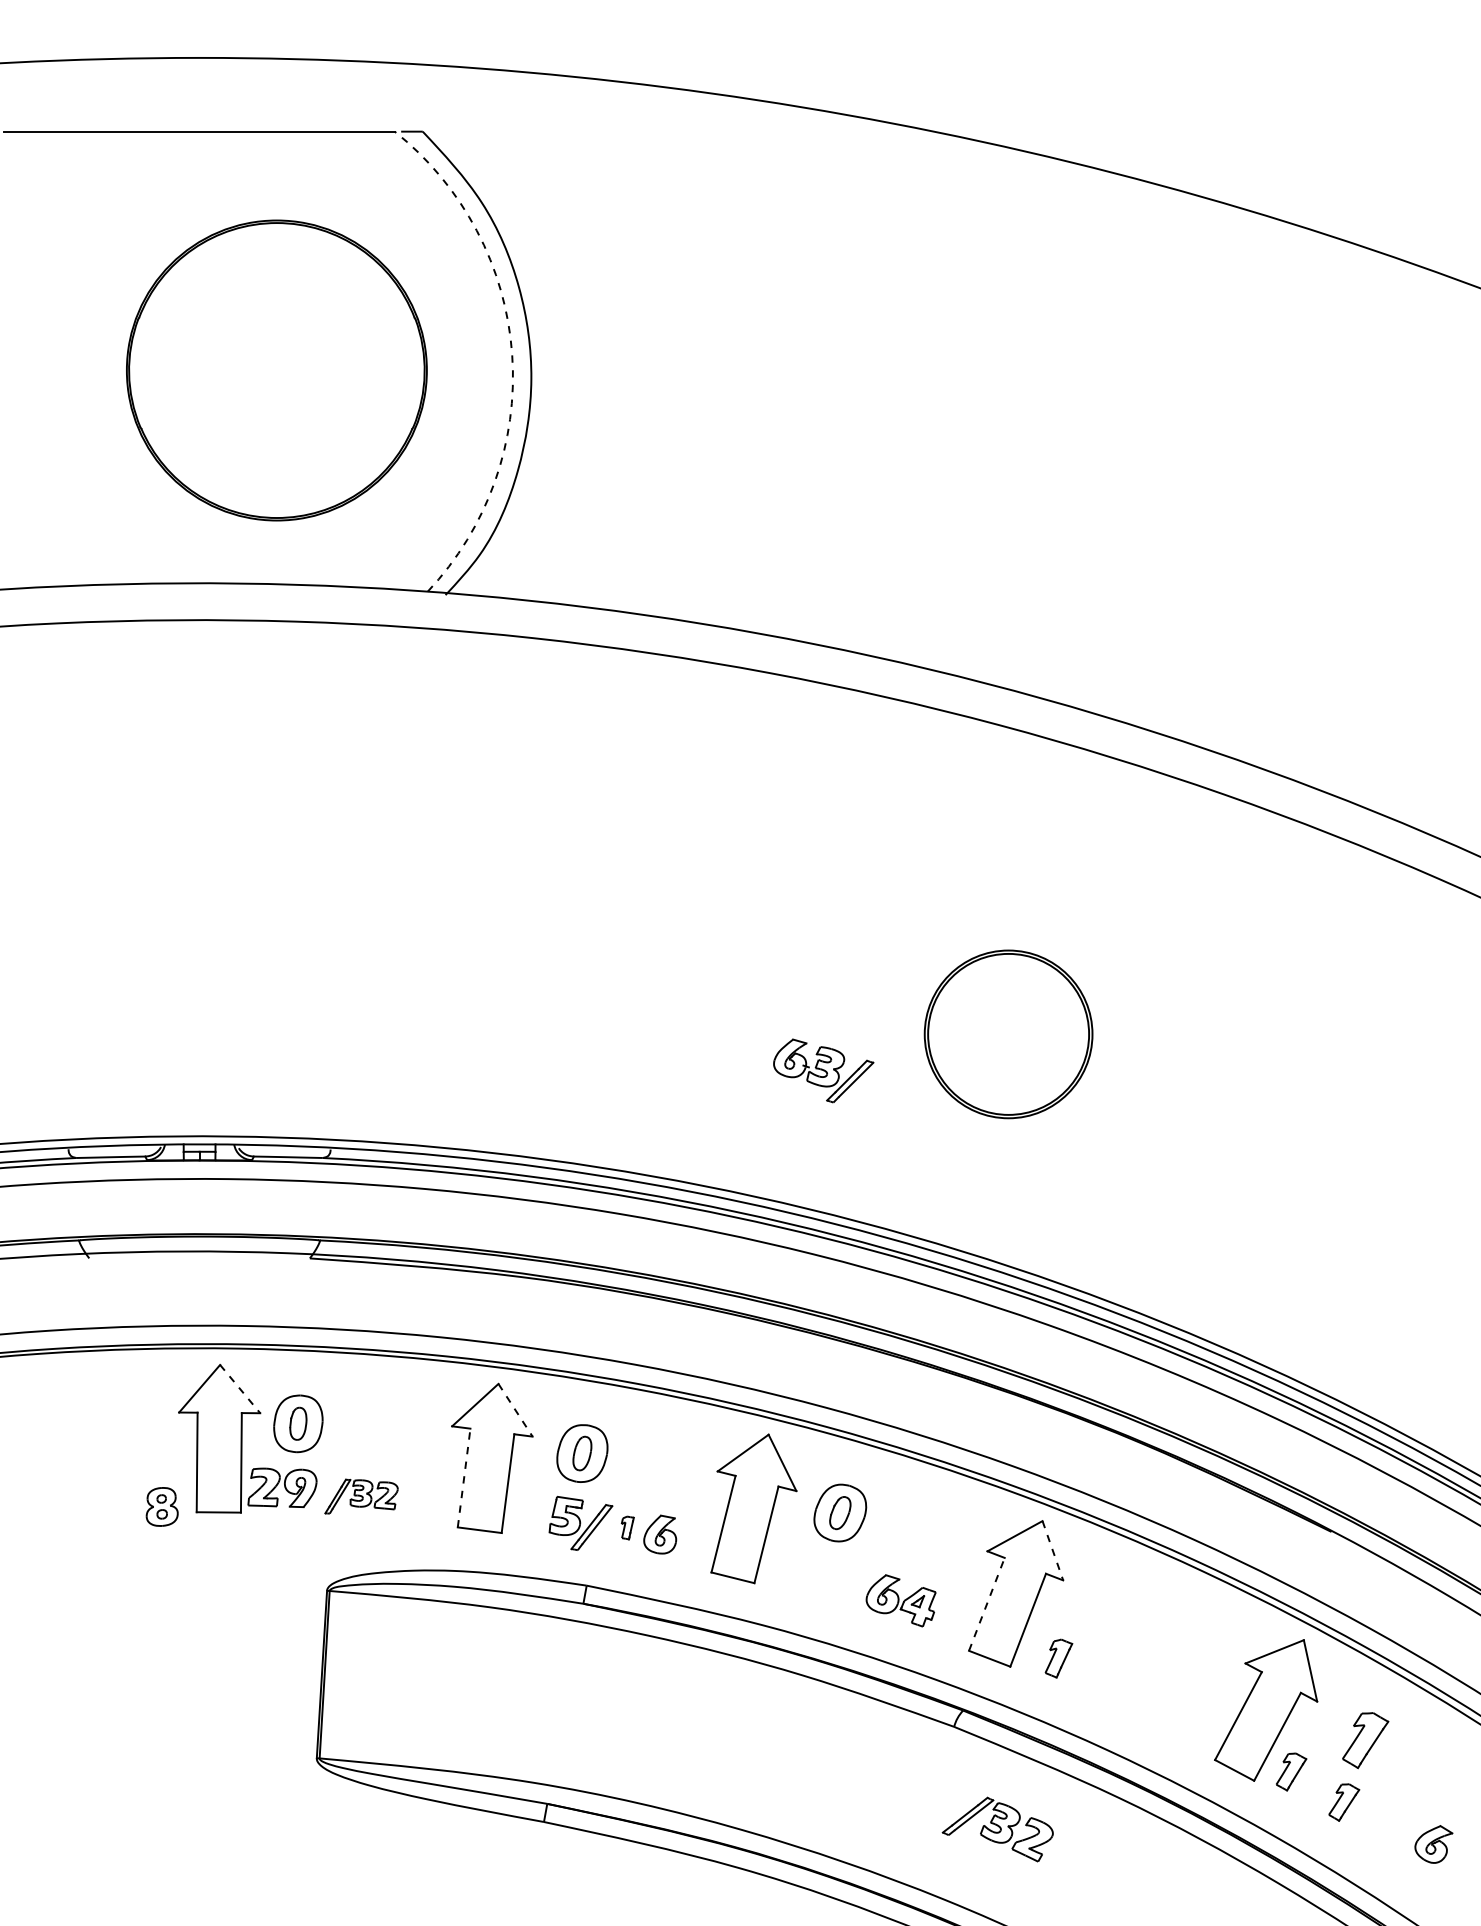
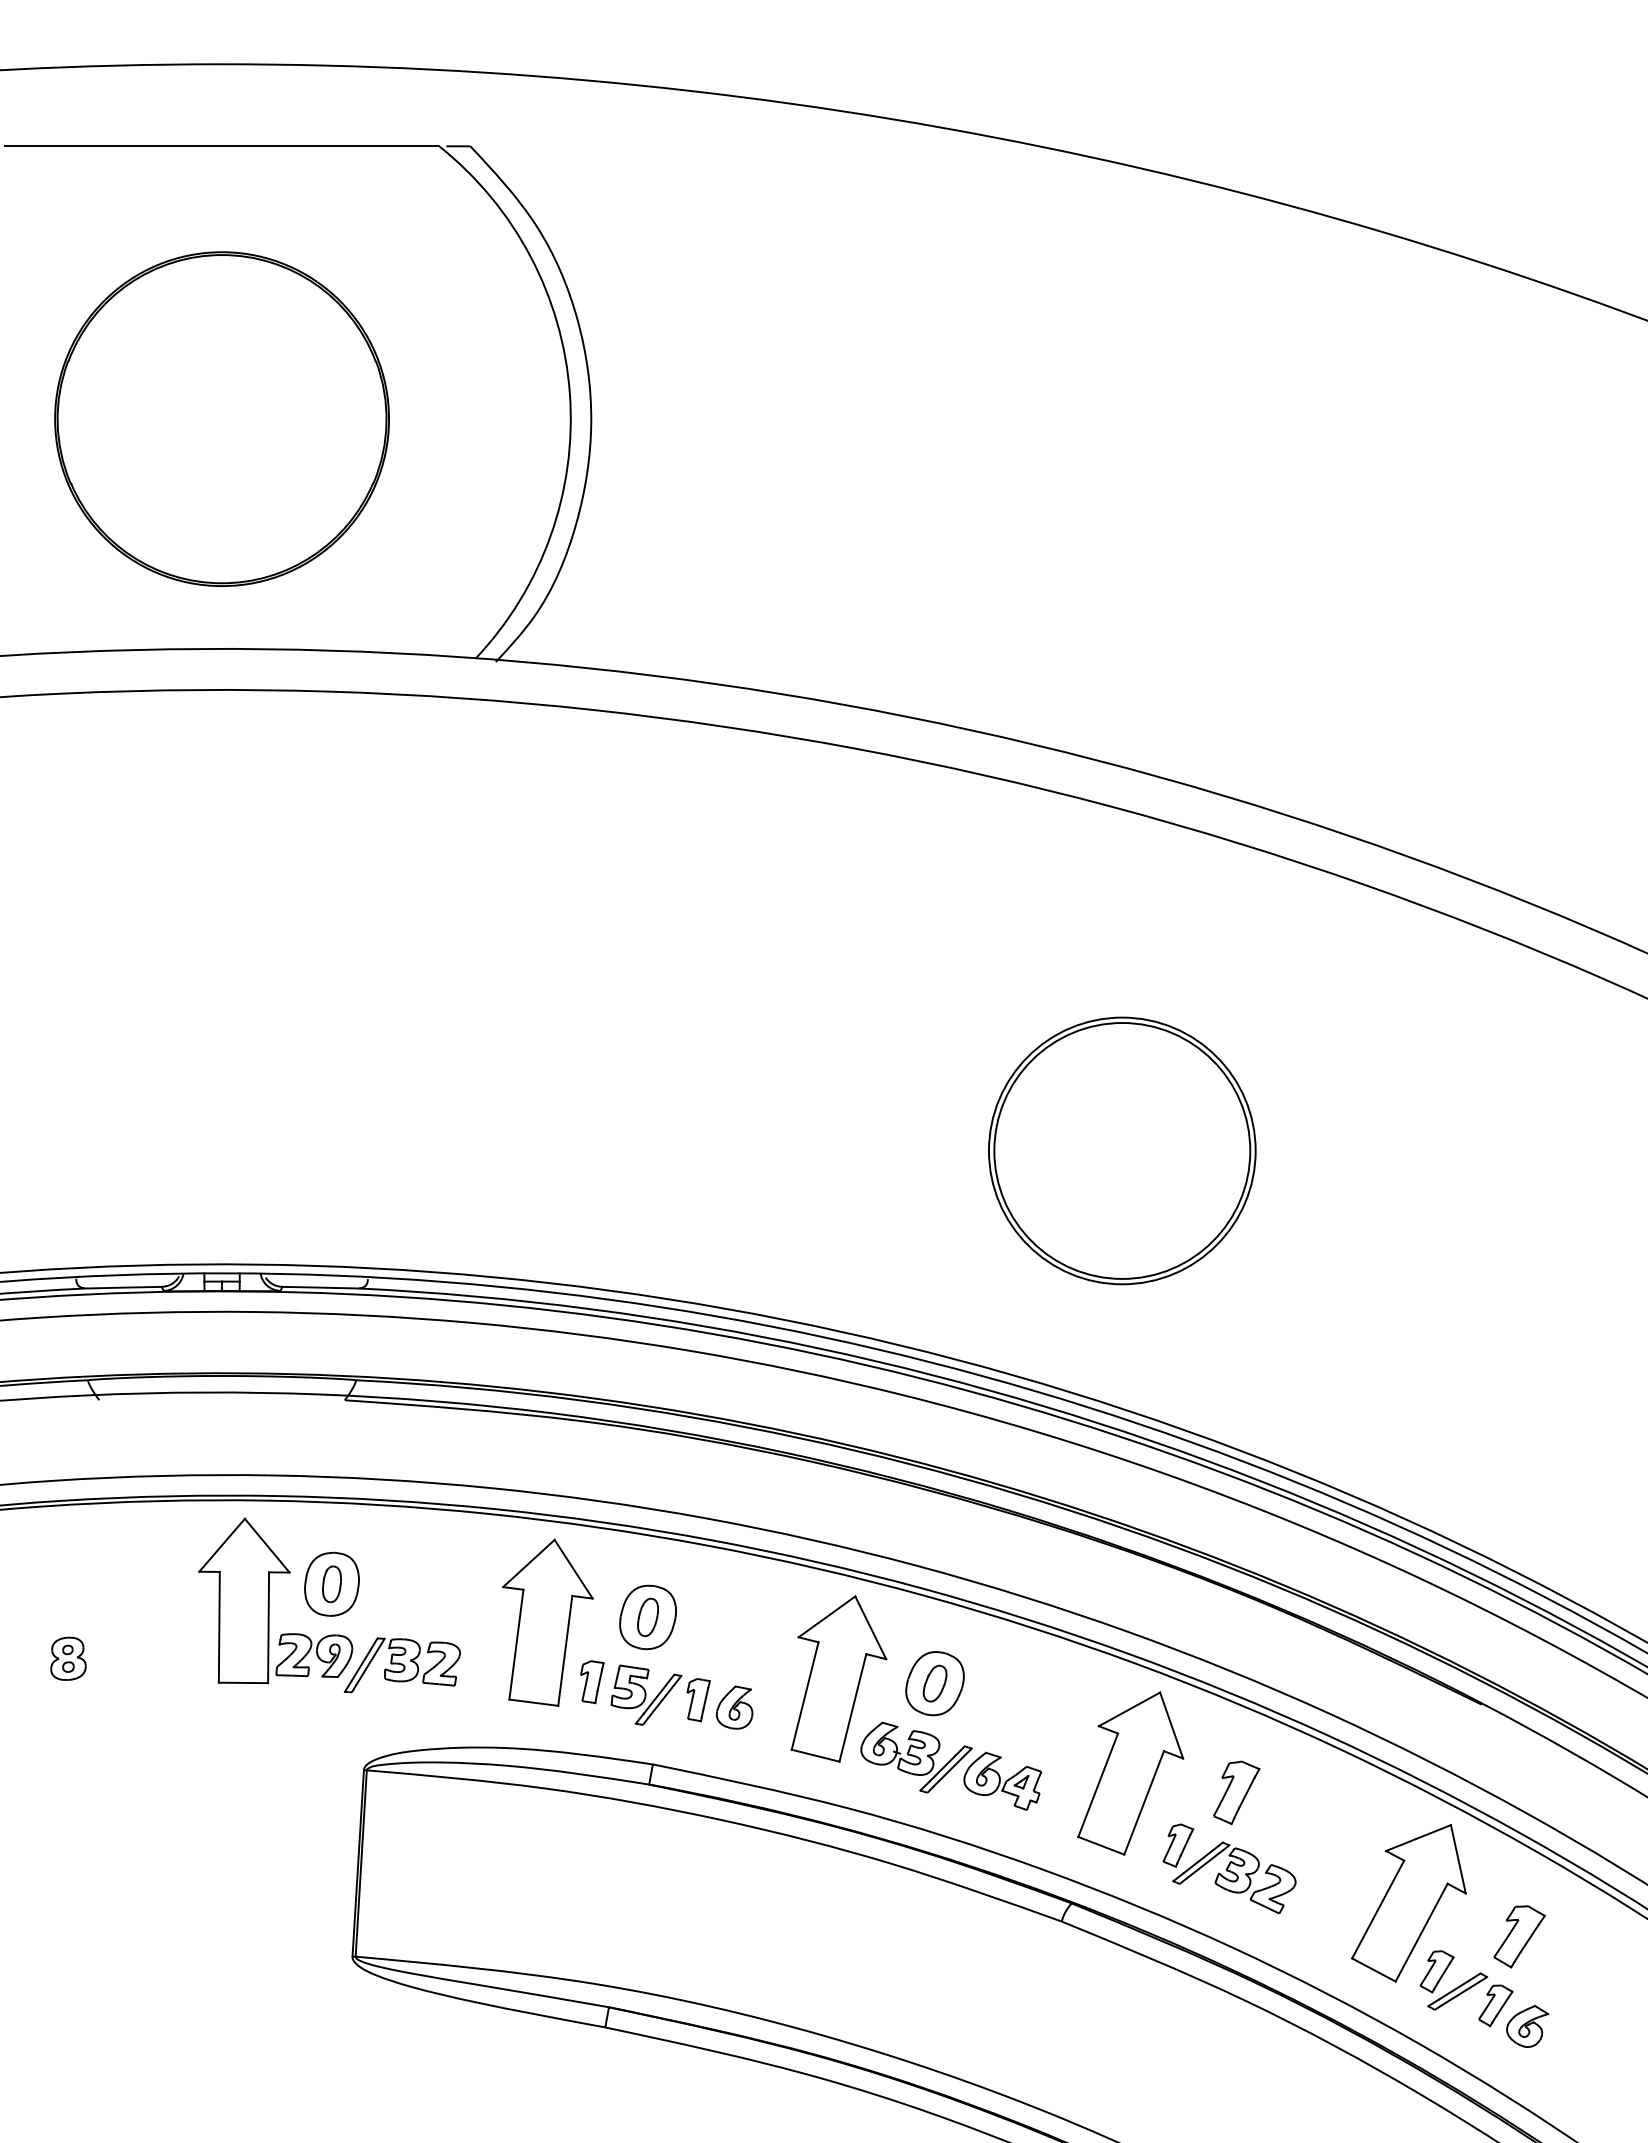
arc: (511, 354) -> (569, 394), dashed -> solid
part: (276, 369) -> (221, 418), moved
part: (1008, 1033) -> (1122, 1150), size x1.43
part: (823, 1070) -> (916, 1757), moved
line: (240, 1388) -> (267, 1545), dashed -> solid
line: (515, 1410) -> (573, 1569), dashed -> solid
line: (464, 1477) -> (516, 1644), dashed -> solid
part: (360, 1496) -> (401, 1665), size x1.43
part: (162, 1506) -> (68, 1658), moved
part: (532, 1512) -> (592, 1682), added
part: (627, 1528) -> (698, 1700), size x1.67
line: (1052, 1550) -> (1171, 1725), dashed -> solid
line: (987, 1603) -> (1098, 1784), dashed -> solid
part: (1111, 1610) -> (1236, 1792), added
part: (1309, 1789) -> (1457, 1991), added
part: (997, 1829) -> (1234, 1877), moved
part: (1433, 1844) -> (1527, 2026), moved

